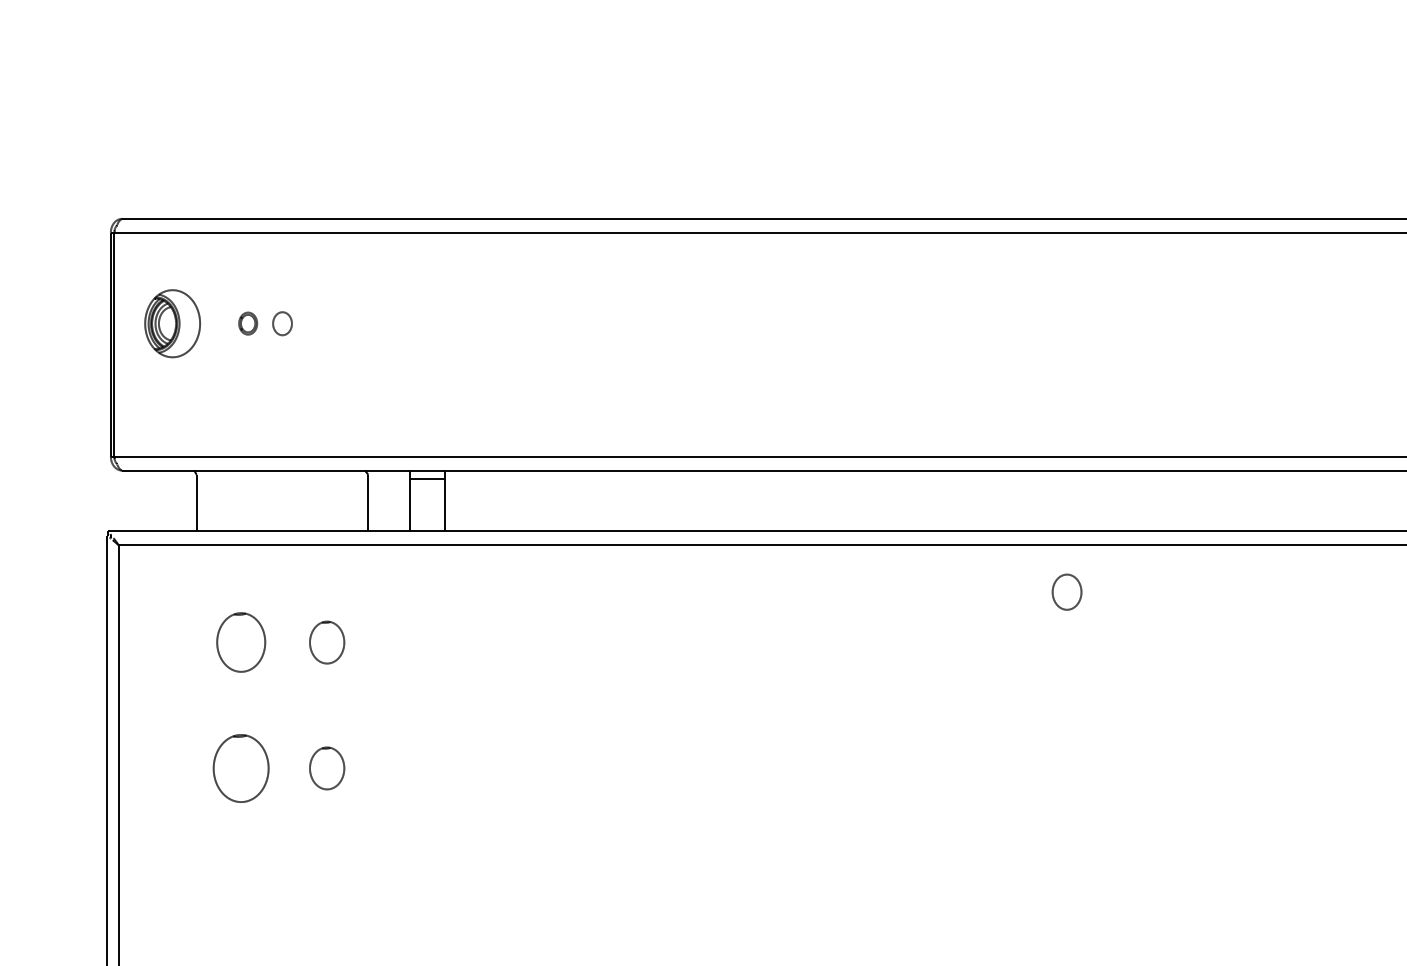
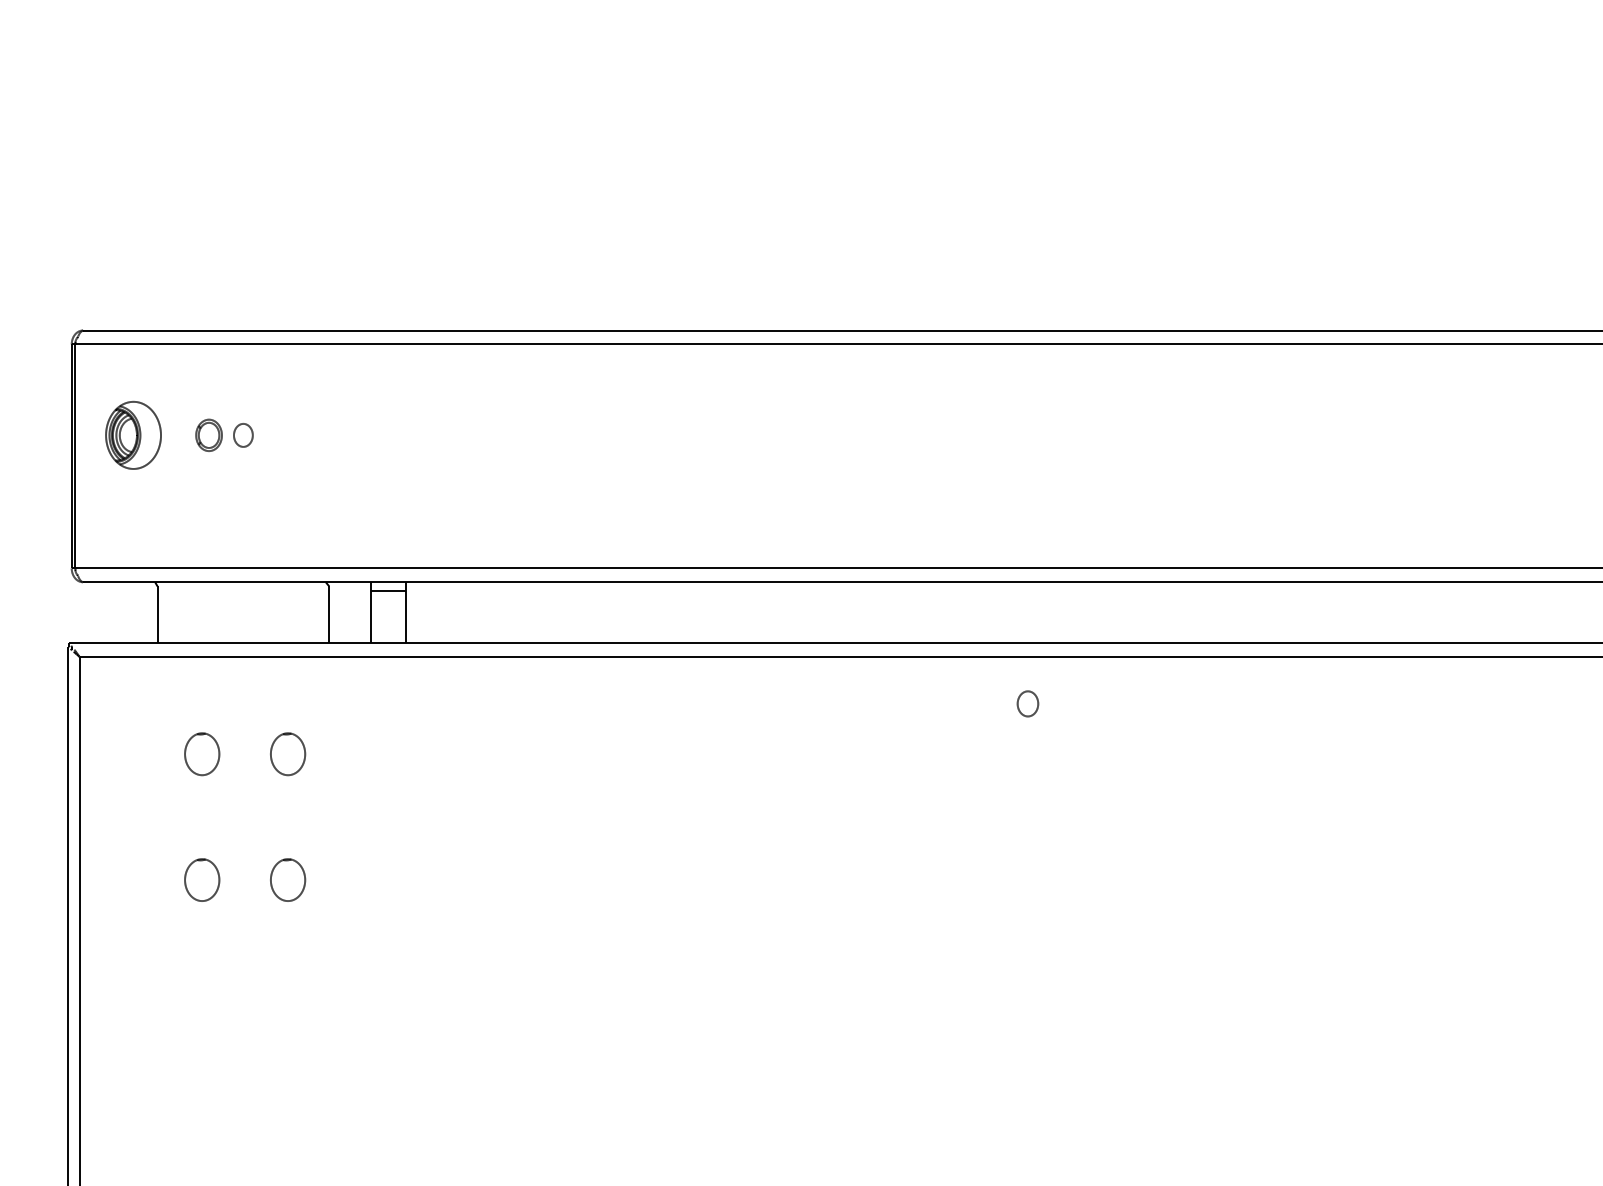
part: (247, 322) -> (208, 434), size x1.43
part: (1066, 591) -> (1027, 703), size x0.71
part: (241, 642) -> (202, 754), size x0.71
part: (241, 767) -> (202, 879), size x0.62

